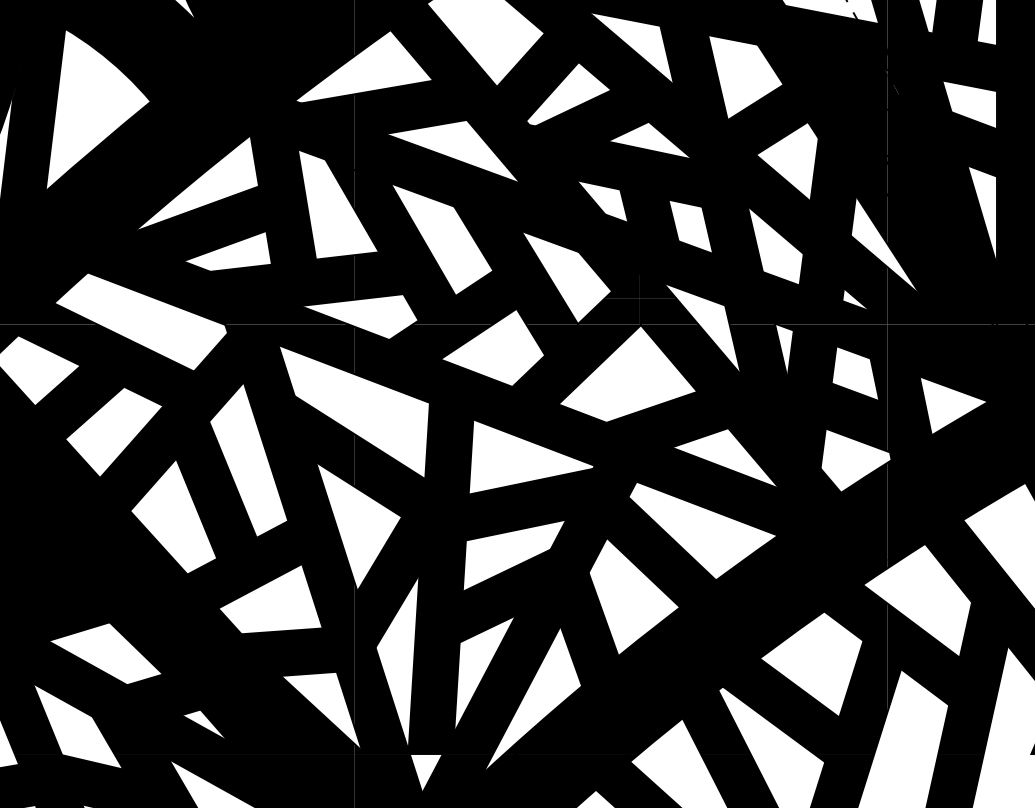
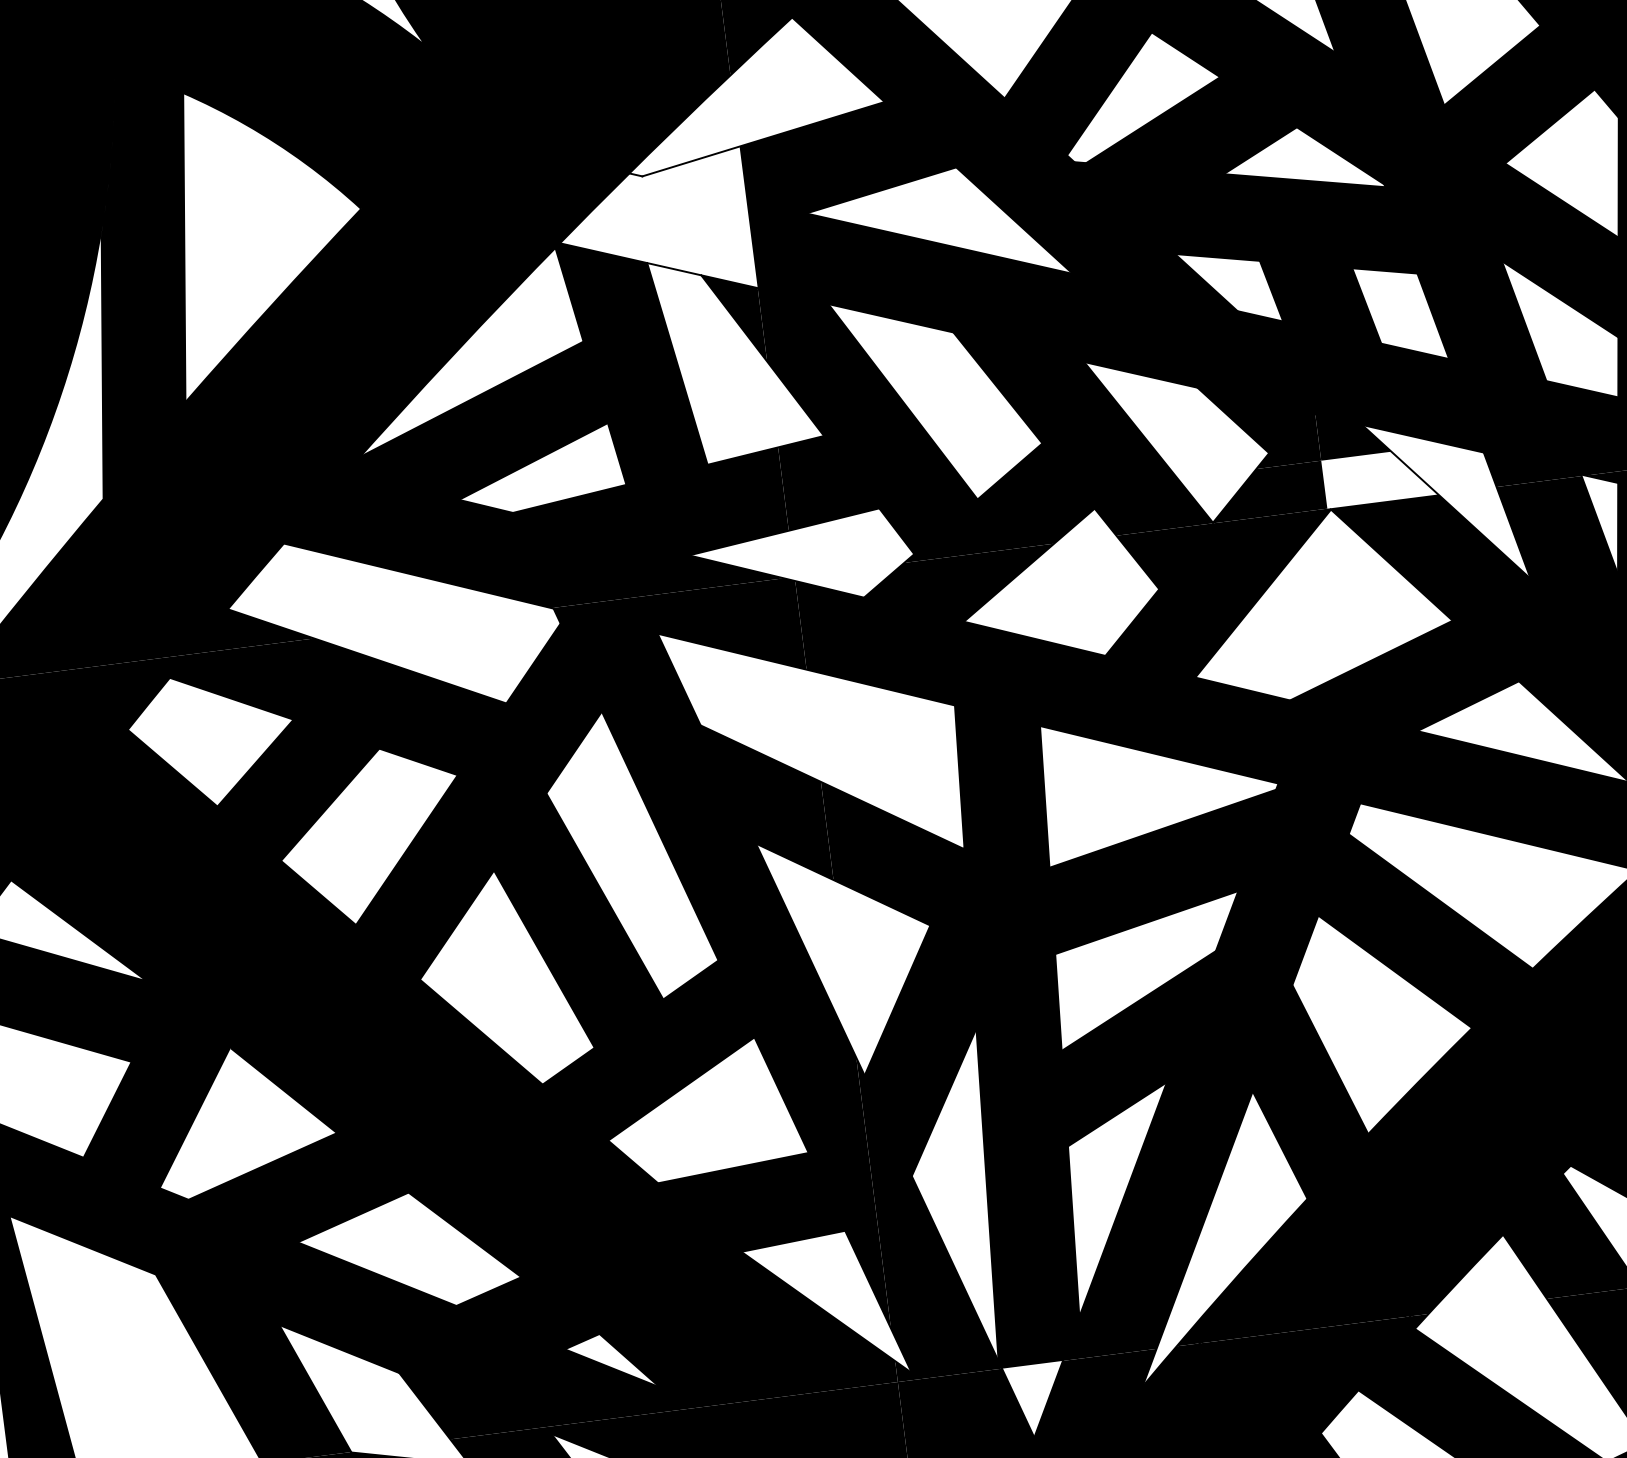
fill: (303, 132) -> (653, 230), removed
fill: (668, 311) -> (1379, 477), removed

